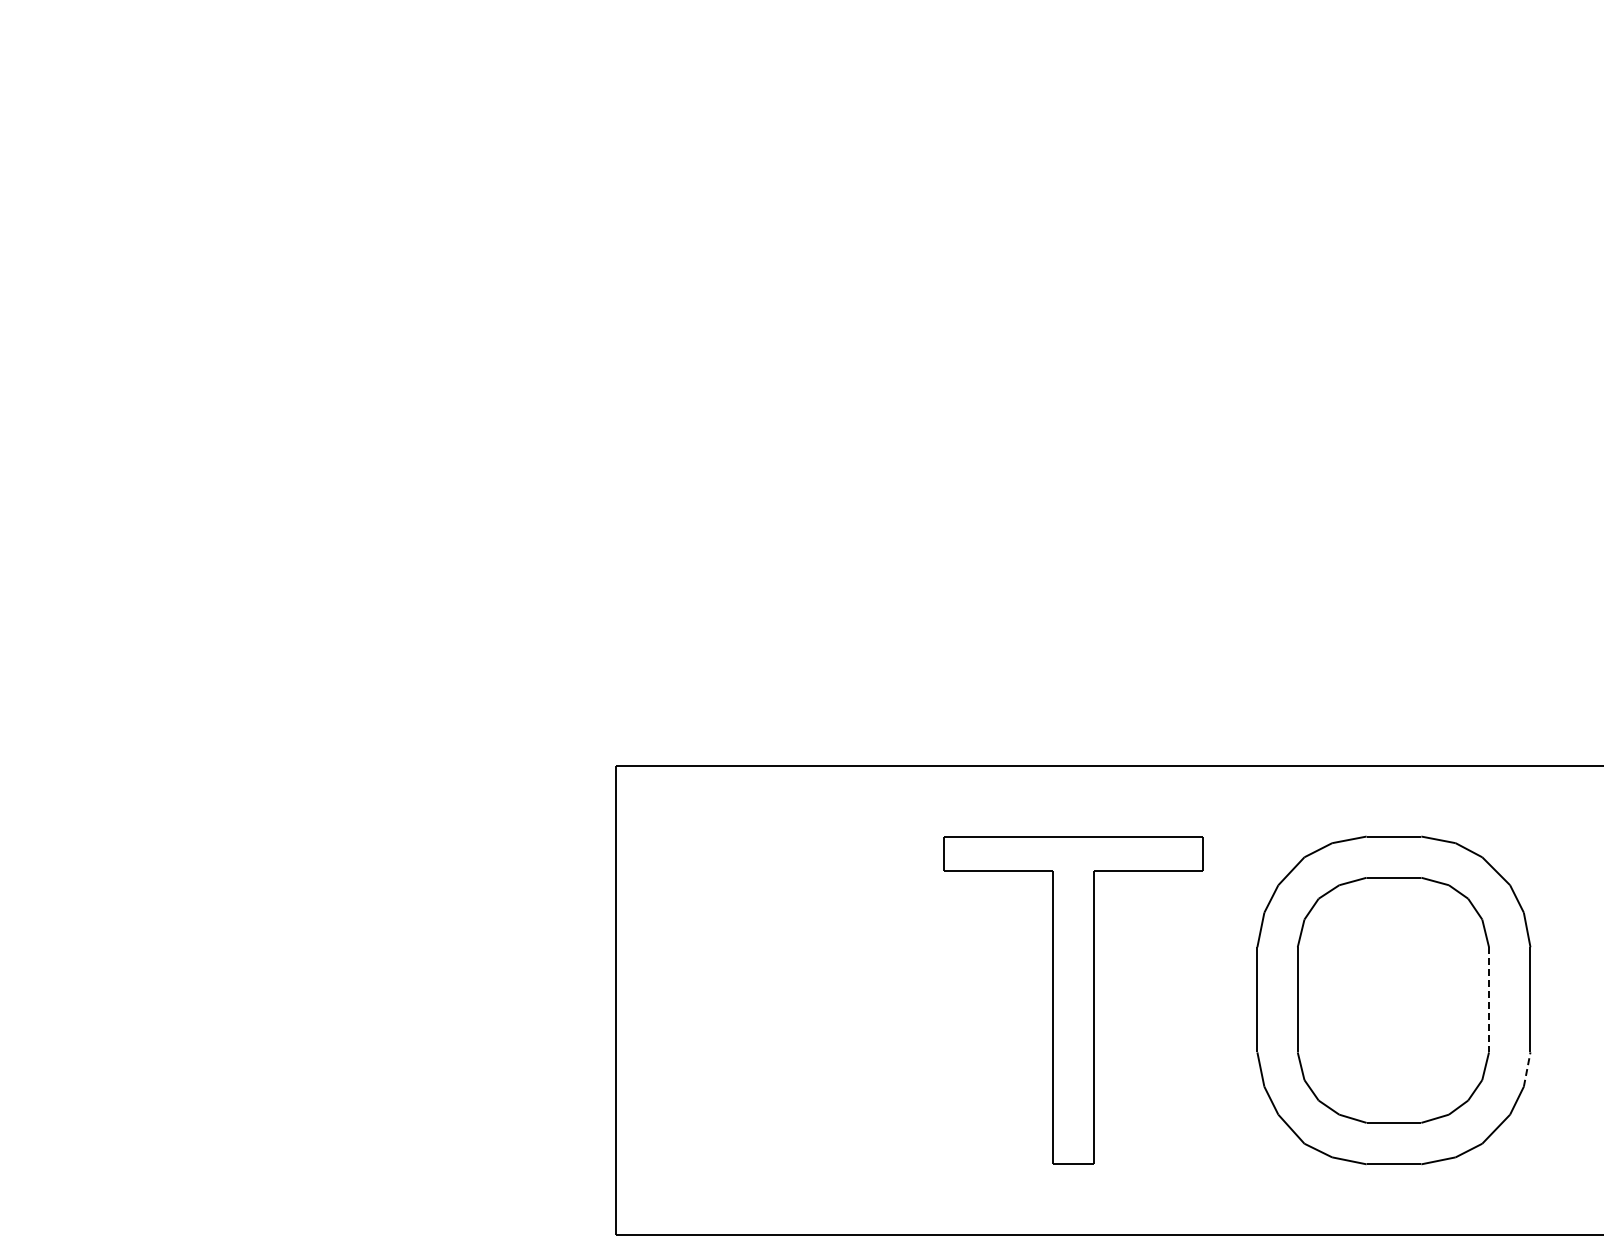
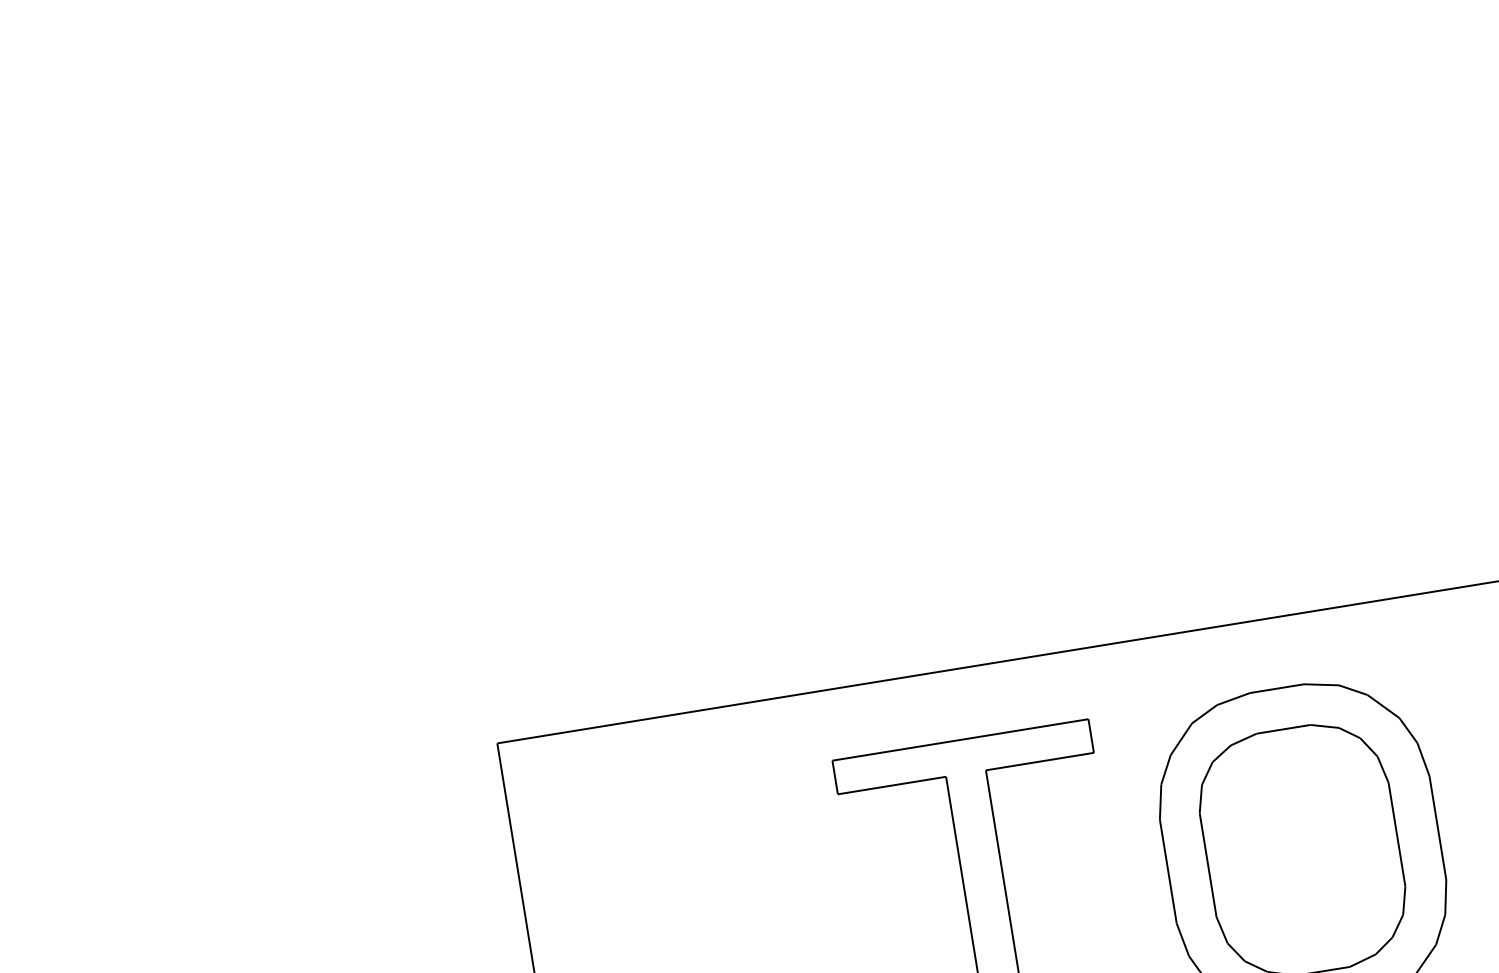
line: (1489, 999) -> (1397, 834), dashed -> solid
line: (1527, 1069) -> (1446, 897), dashed -> solid

